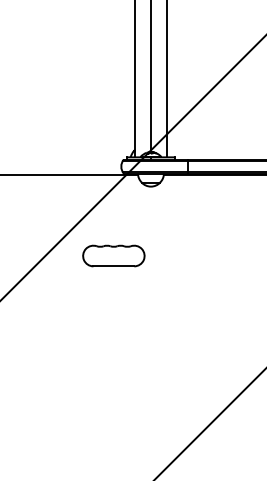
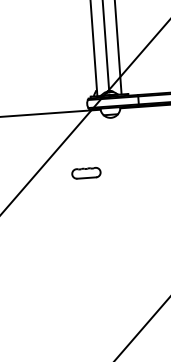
part: (113, 255) -> (86, 172), size x0.6

